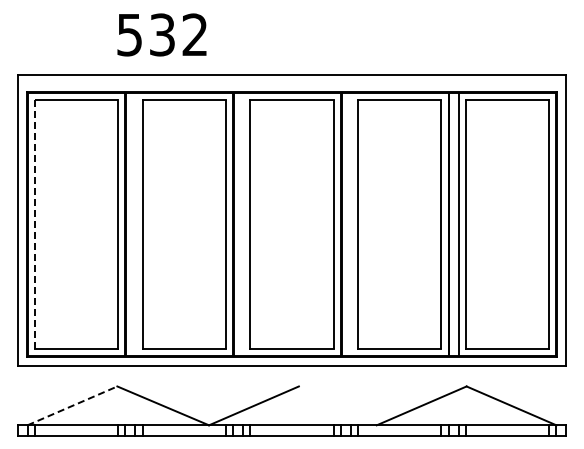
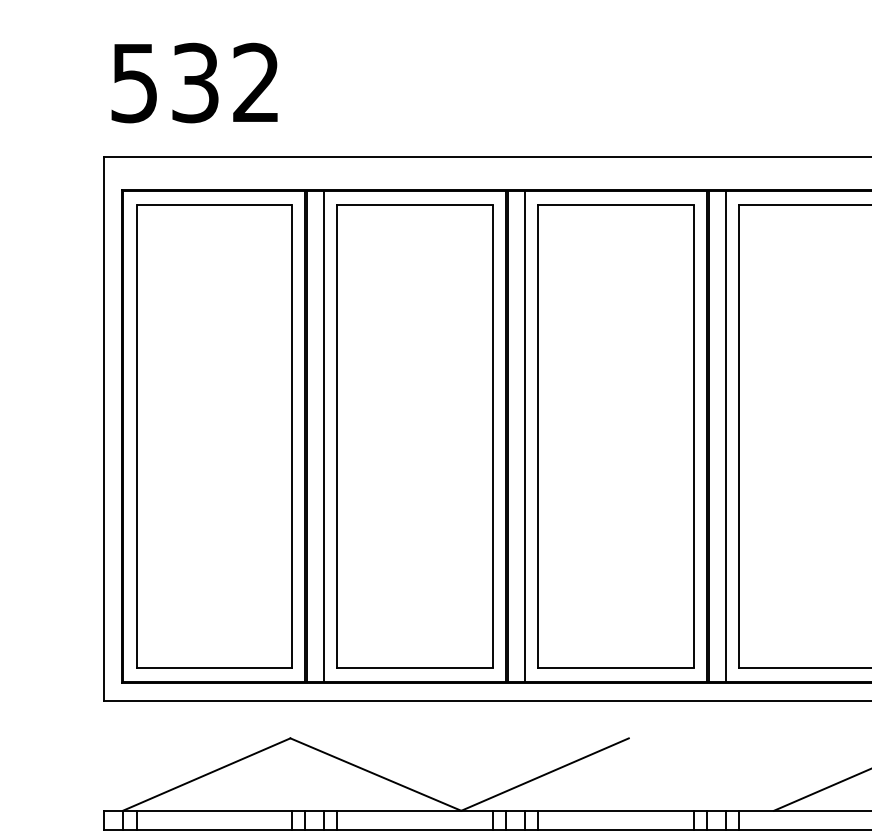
text: (161, 34) -> (193, 82), moved
line: (135, 224) -> (324, 436), added
line: (243, 224) -> (525, 436), added
line: (350, 224) -> (725, 436), added
line: (34, 225) -> (135, 438), dashed -> solid
line: (72, 405) -> (206, 773), dashed -> solid

